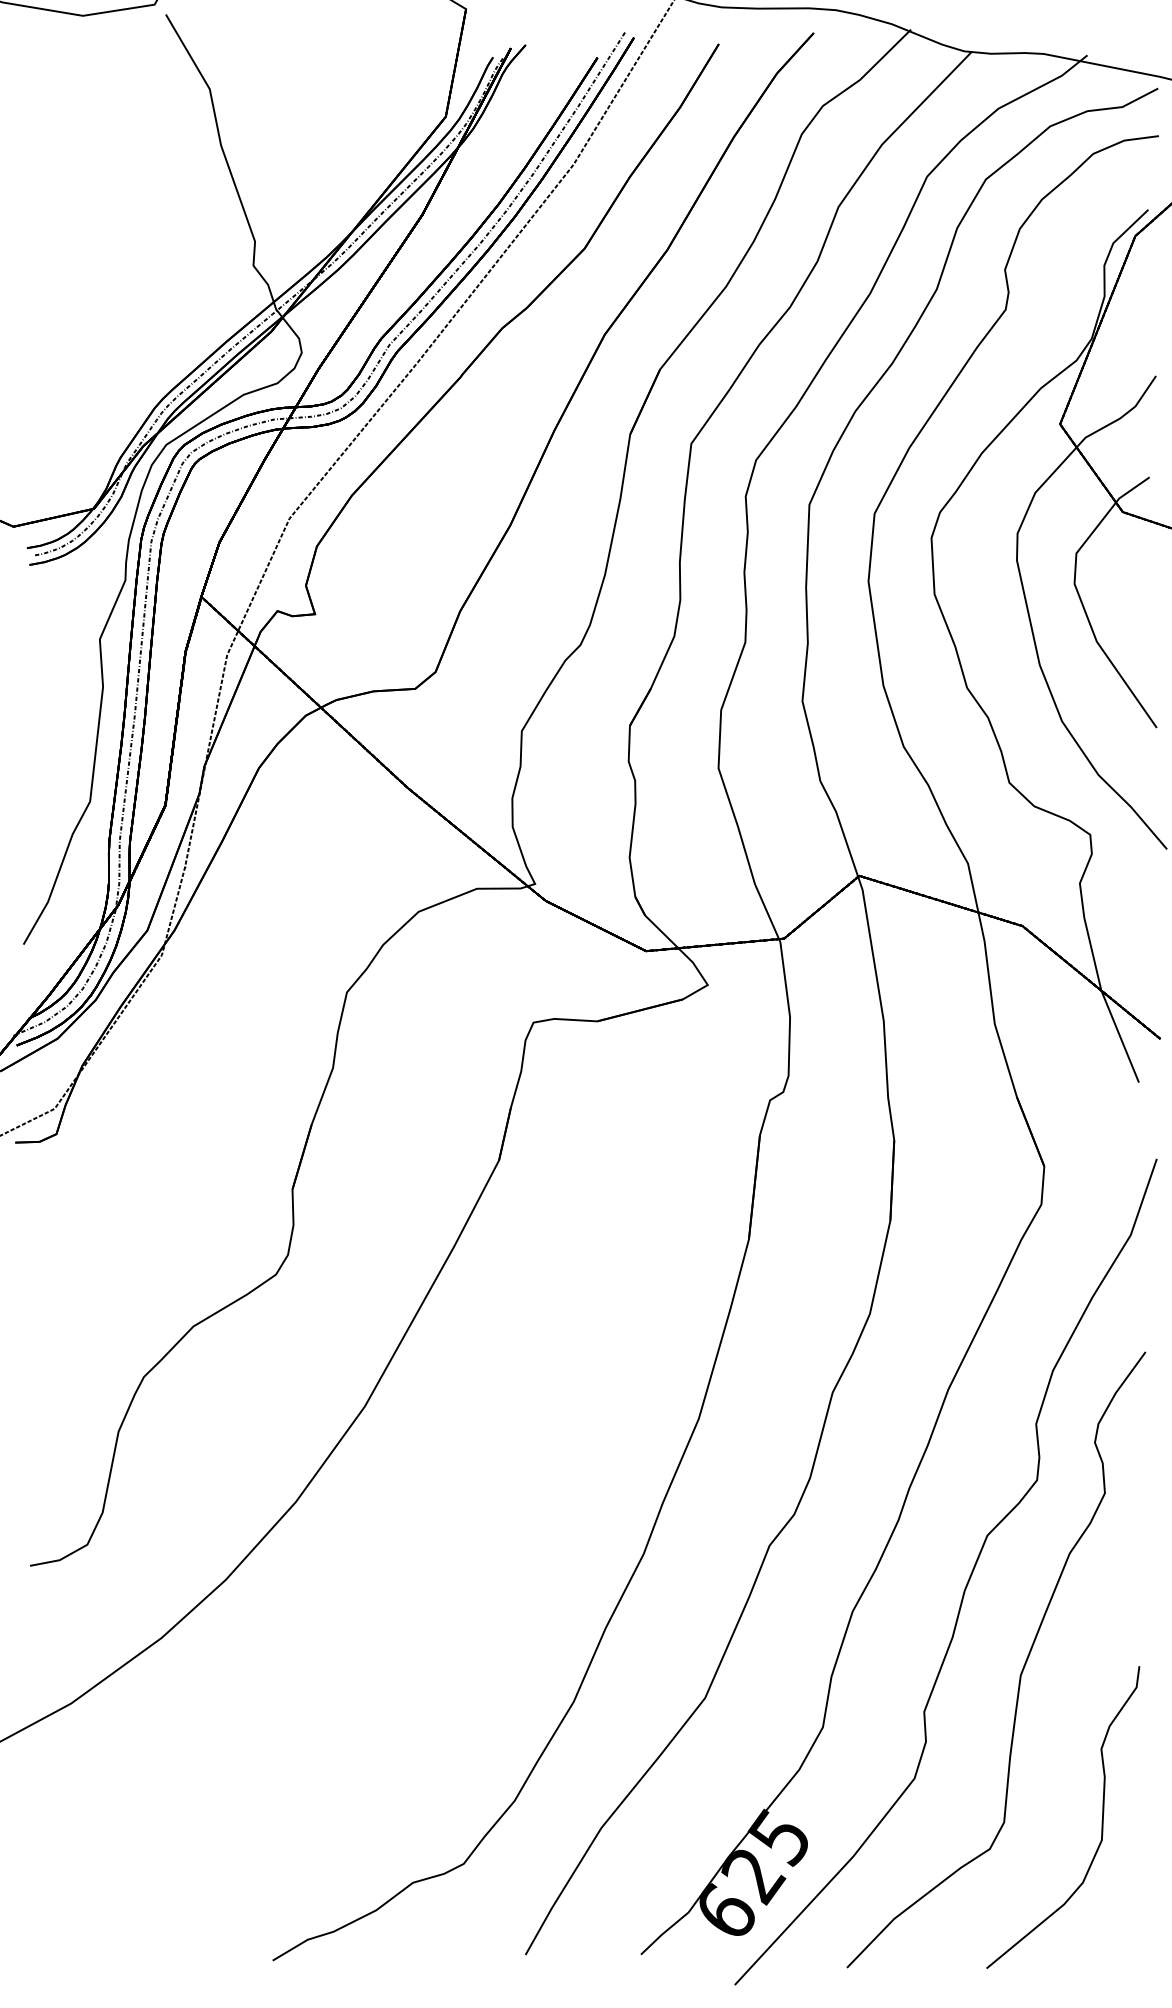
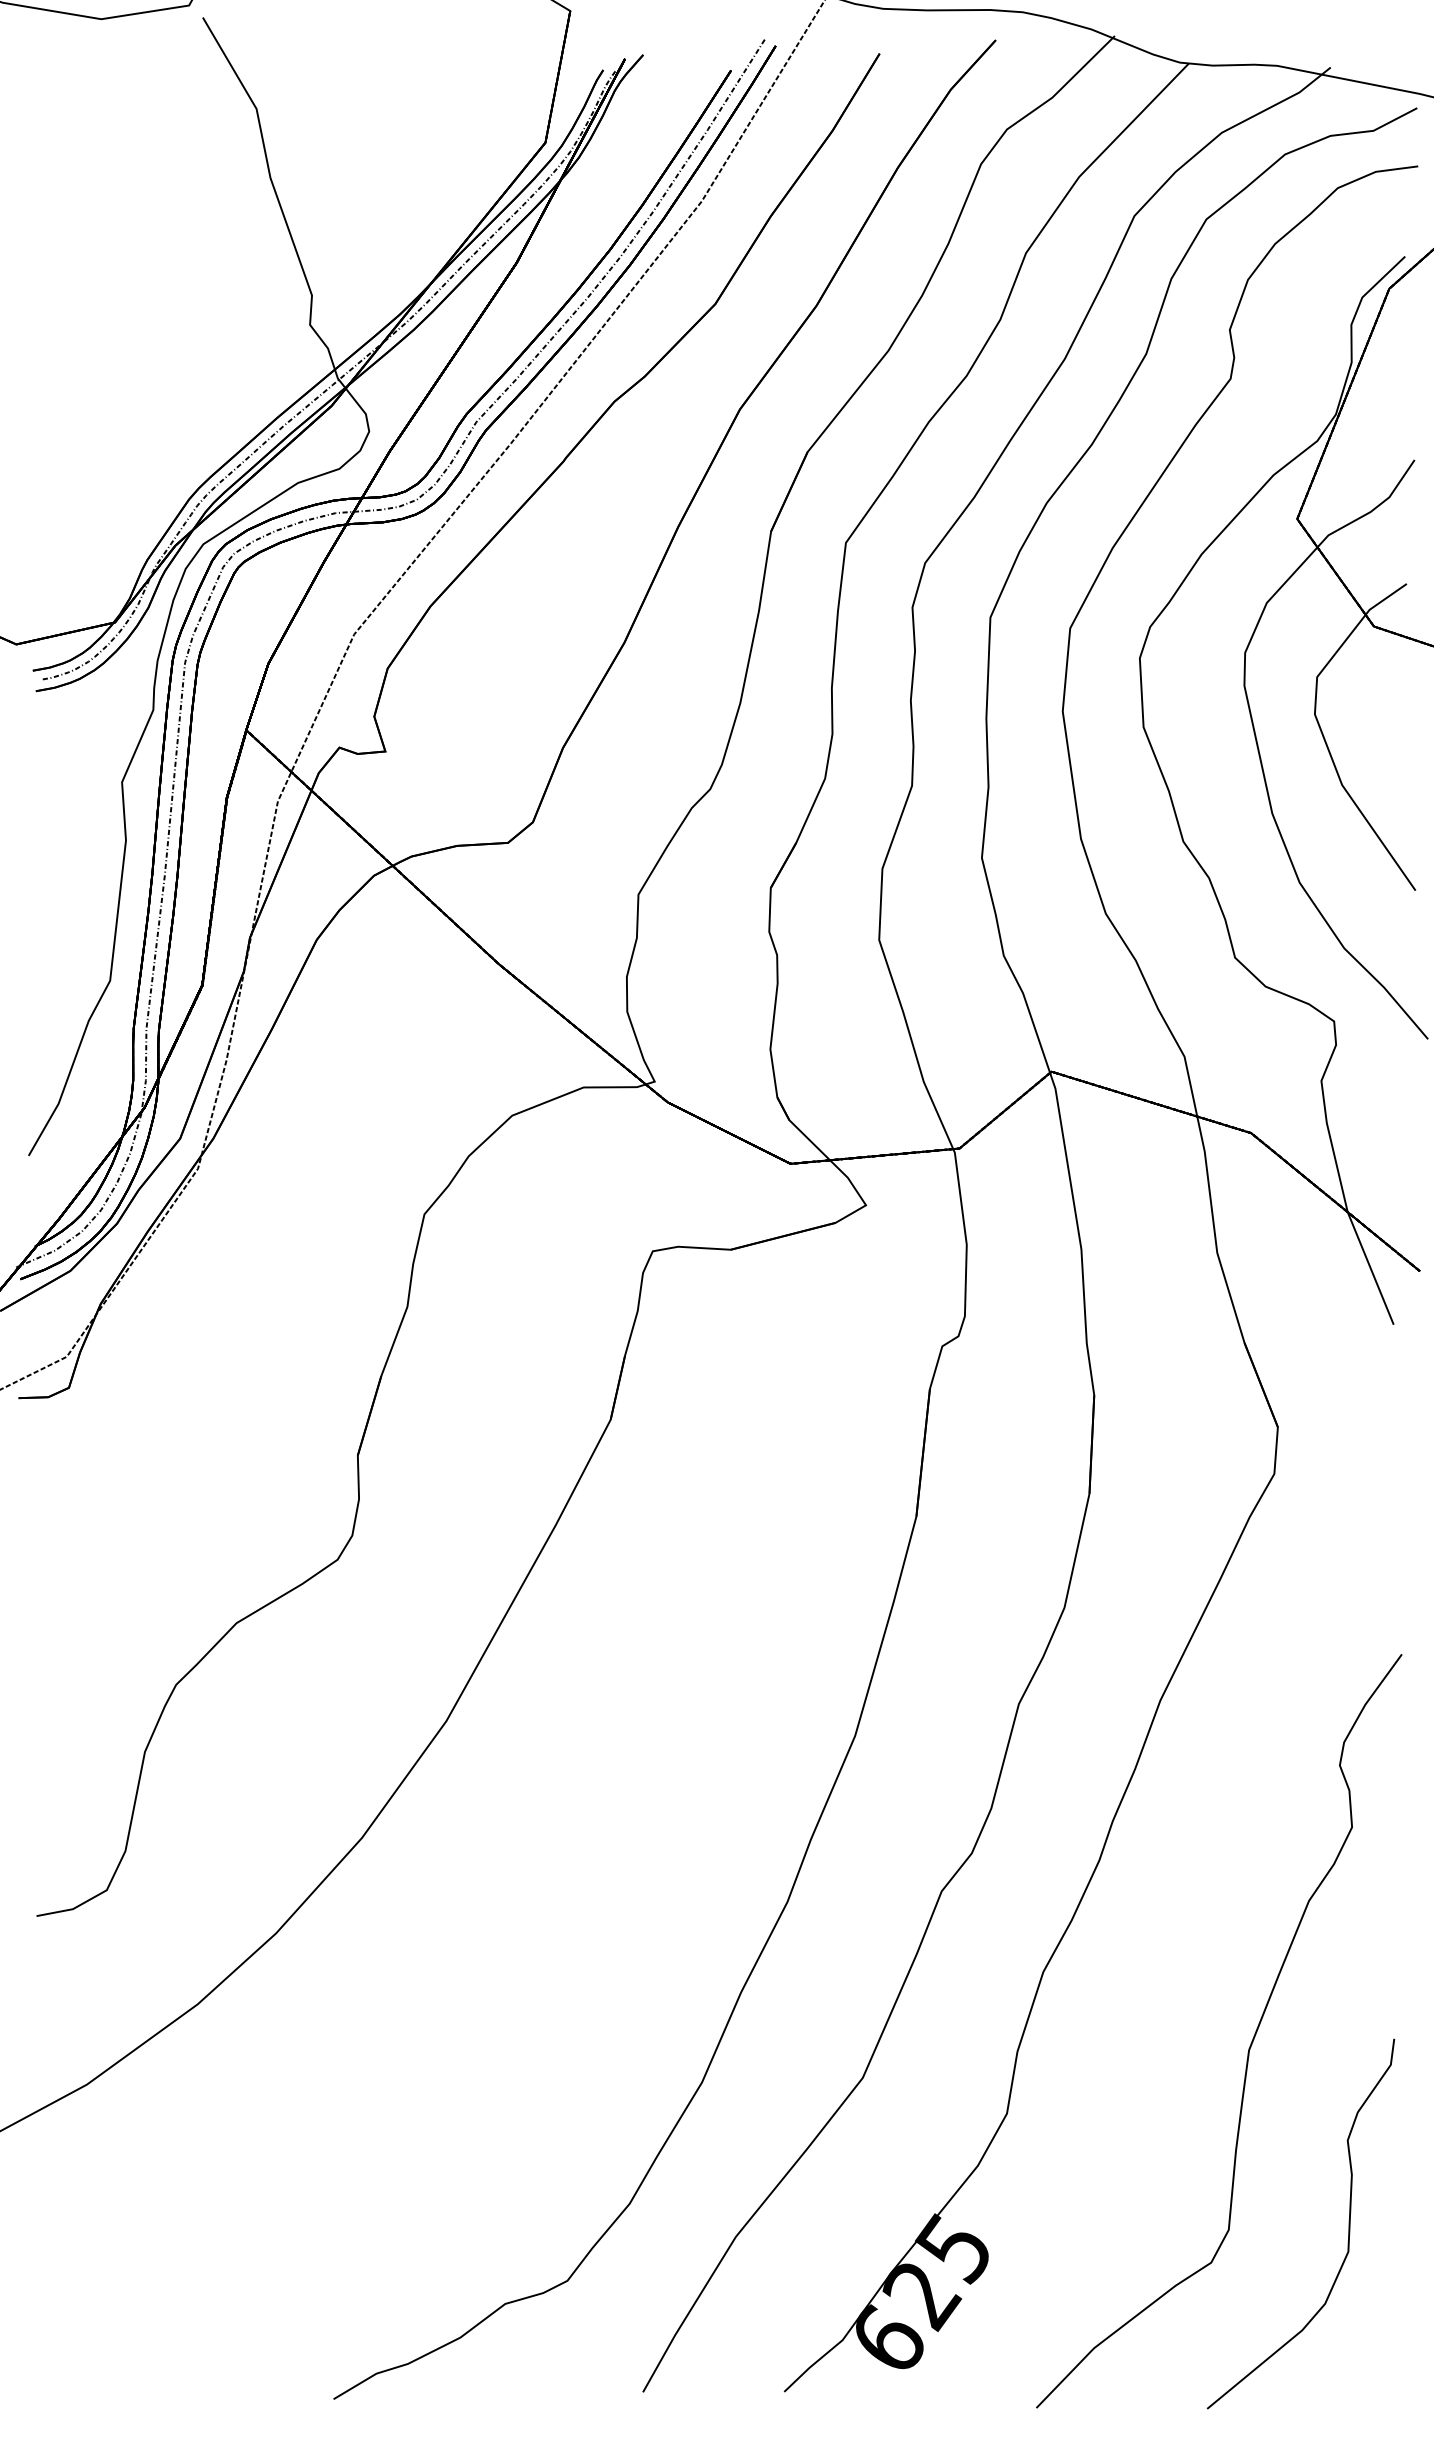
curve: (968, 1578) -> (1185, 1931), removed

